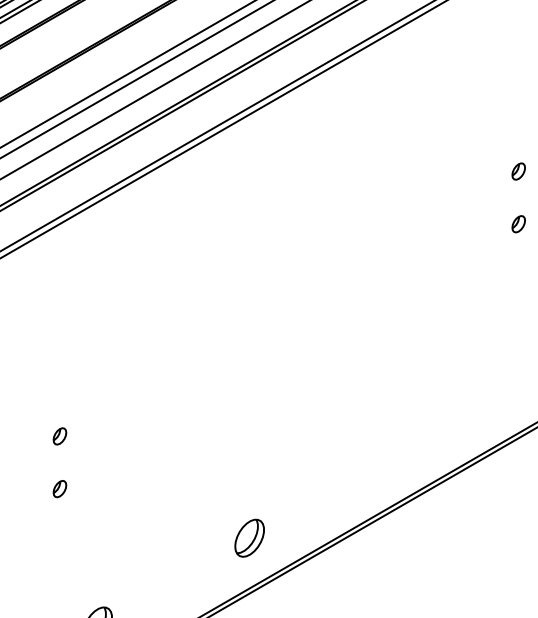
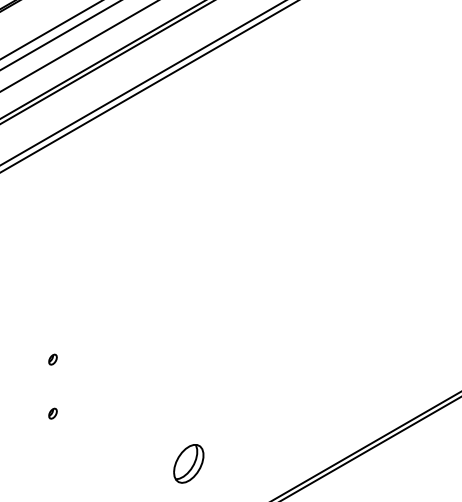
part: (59, 436) -> (52, 359), size x0.6
part: (59, 489) -> (52, 413), size x0.6
part: (249, 537) -> (188, 463), moved

